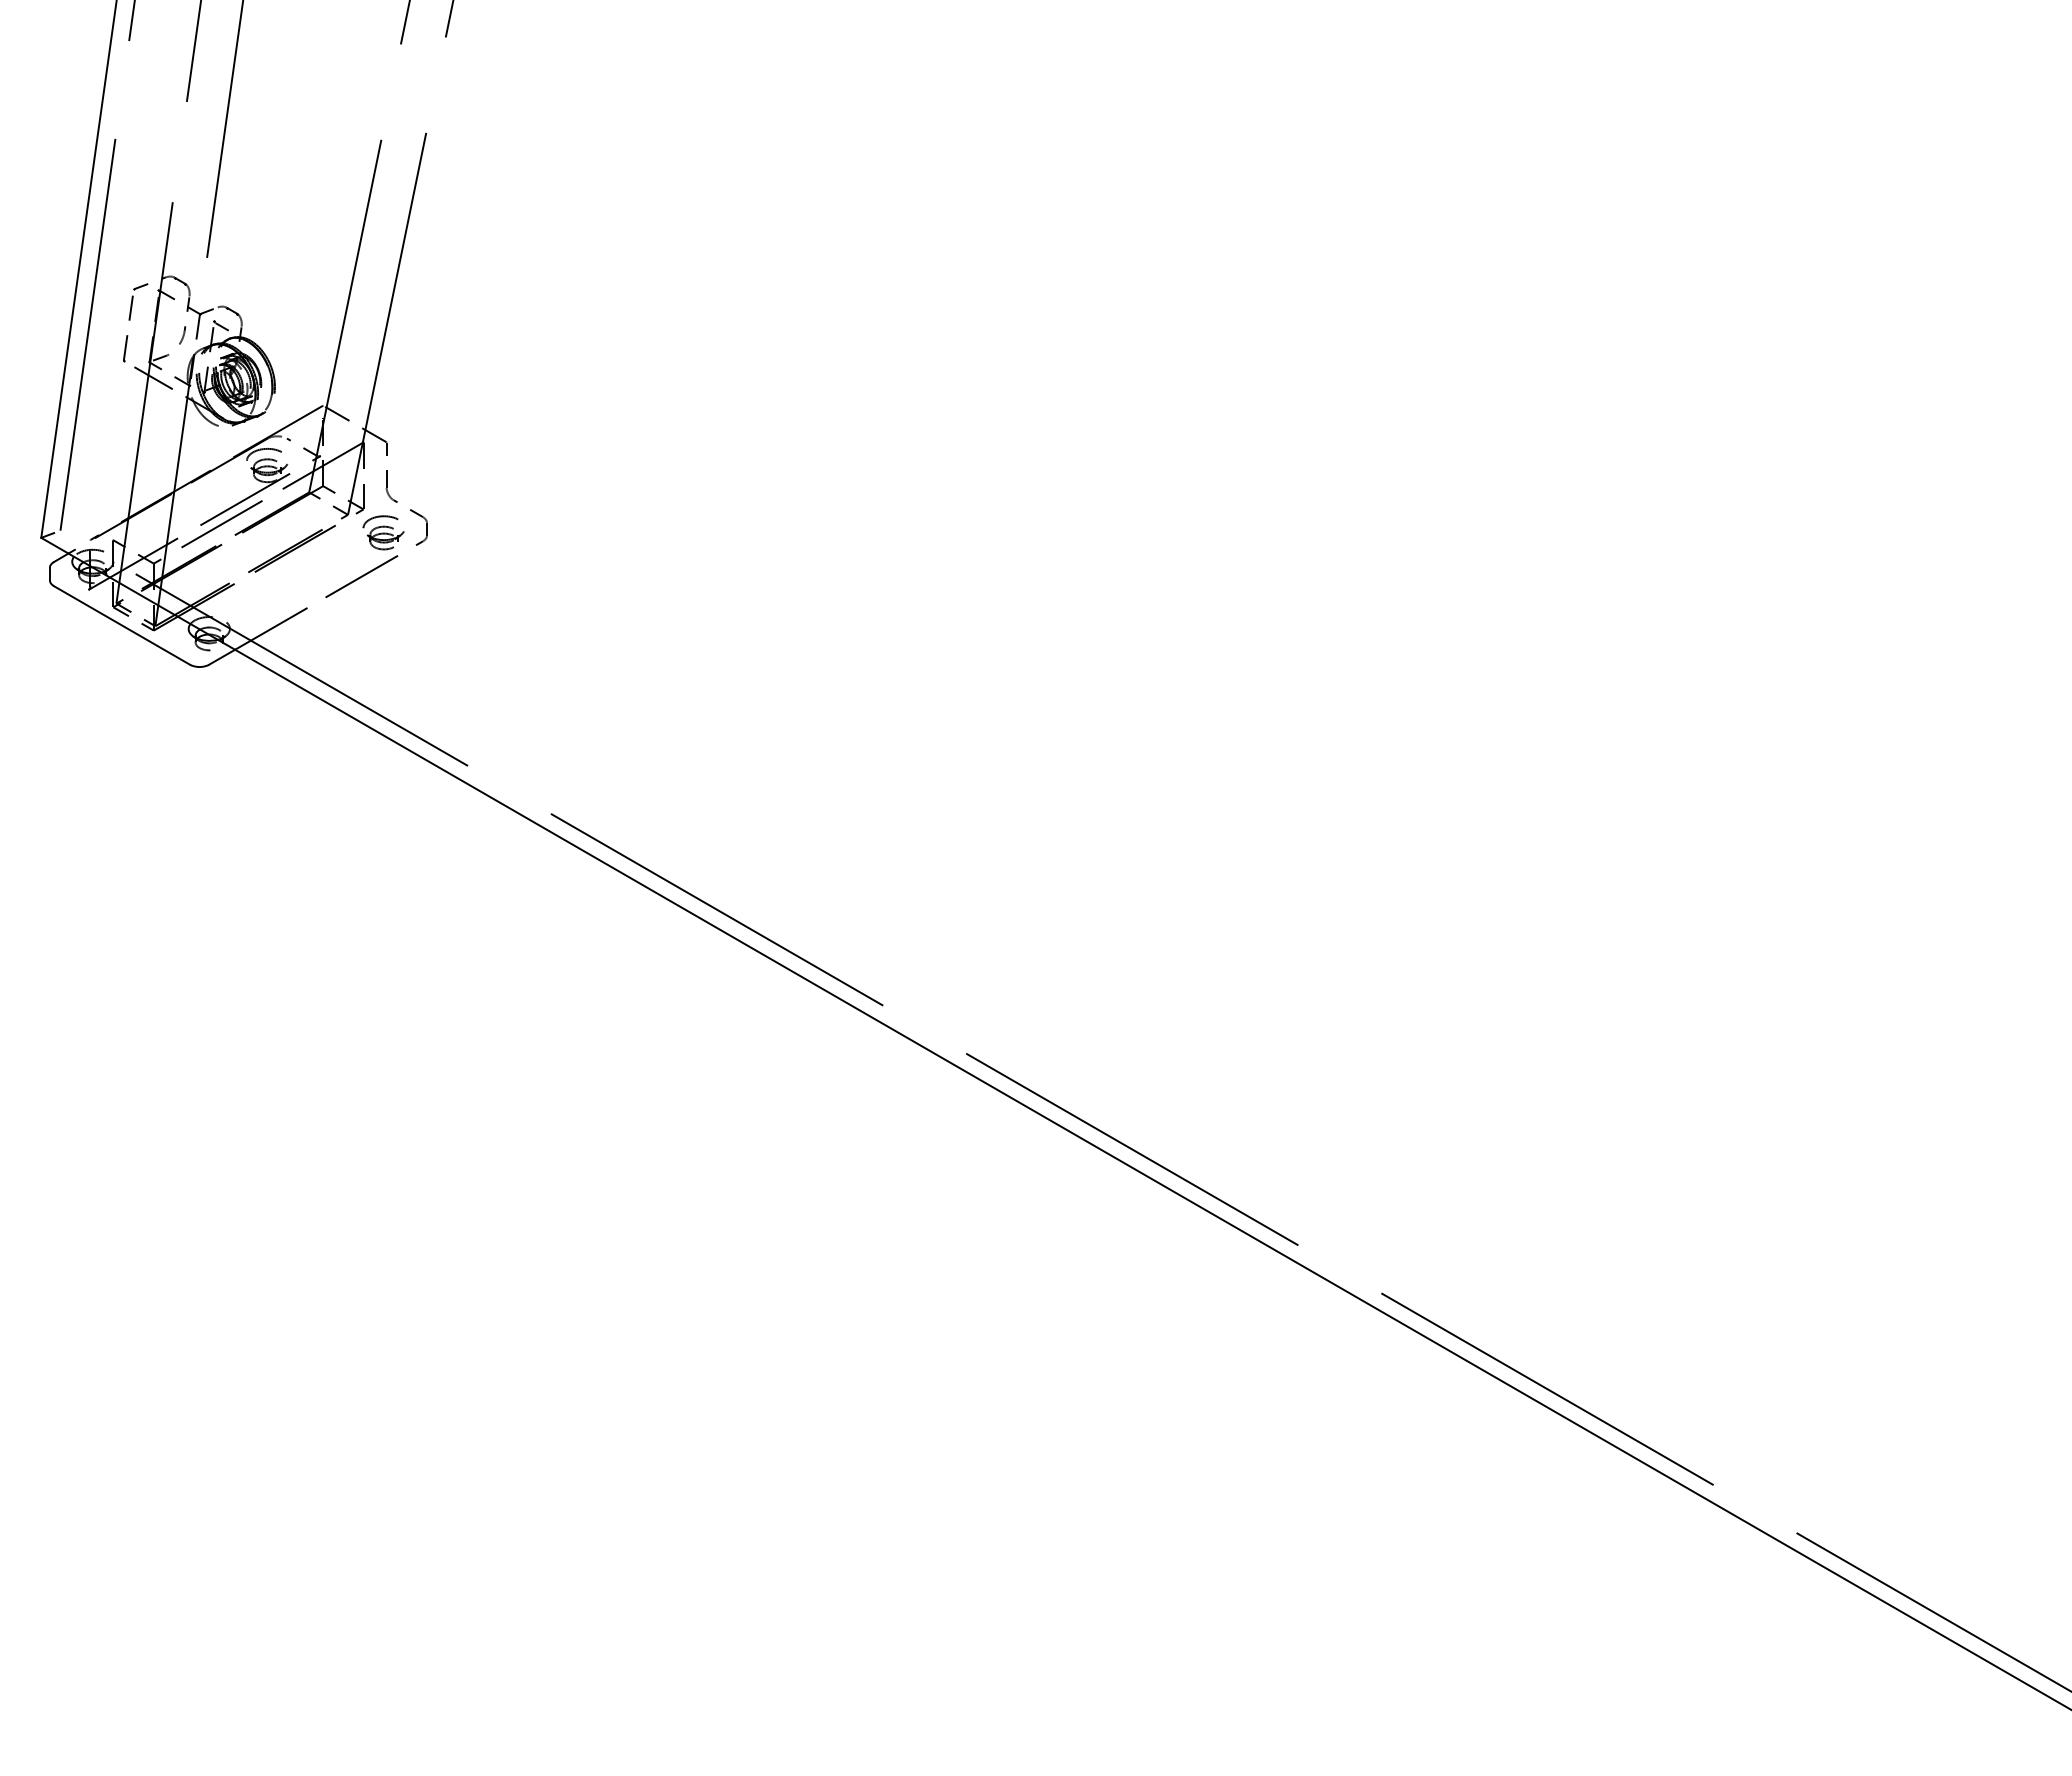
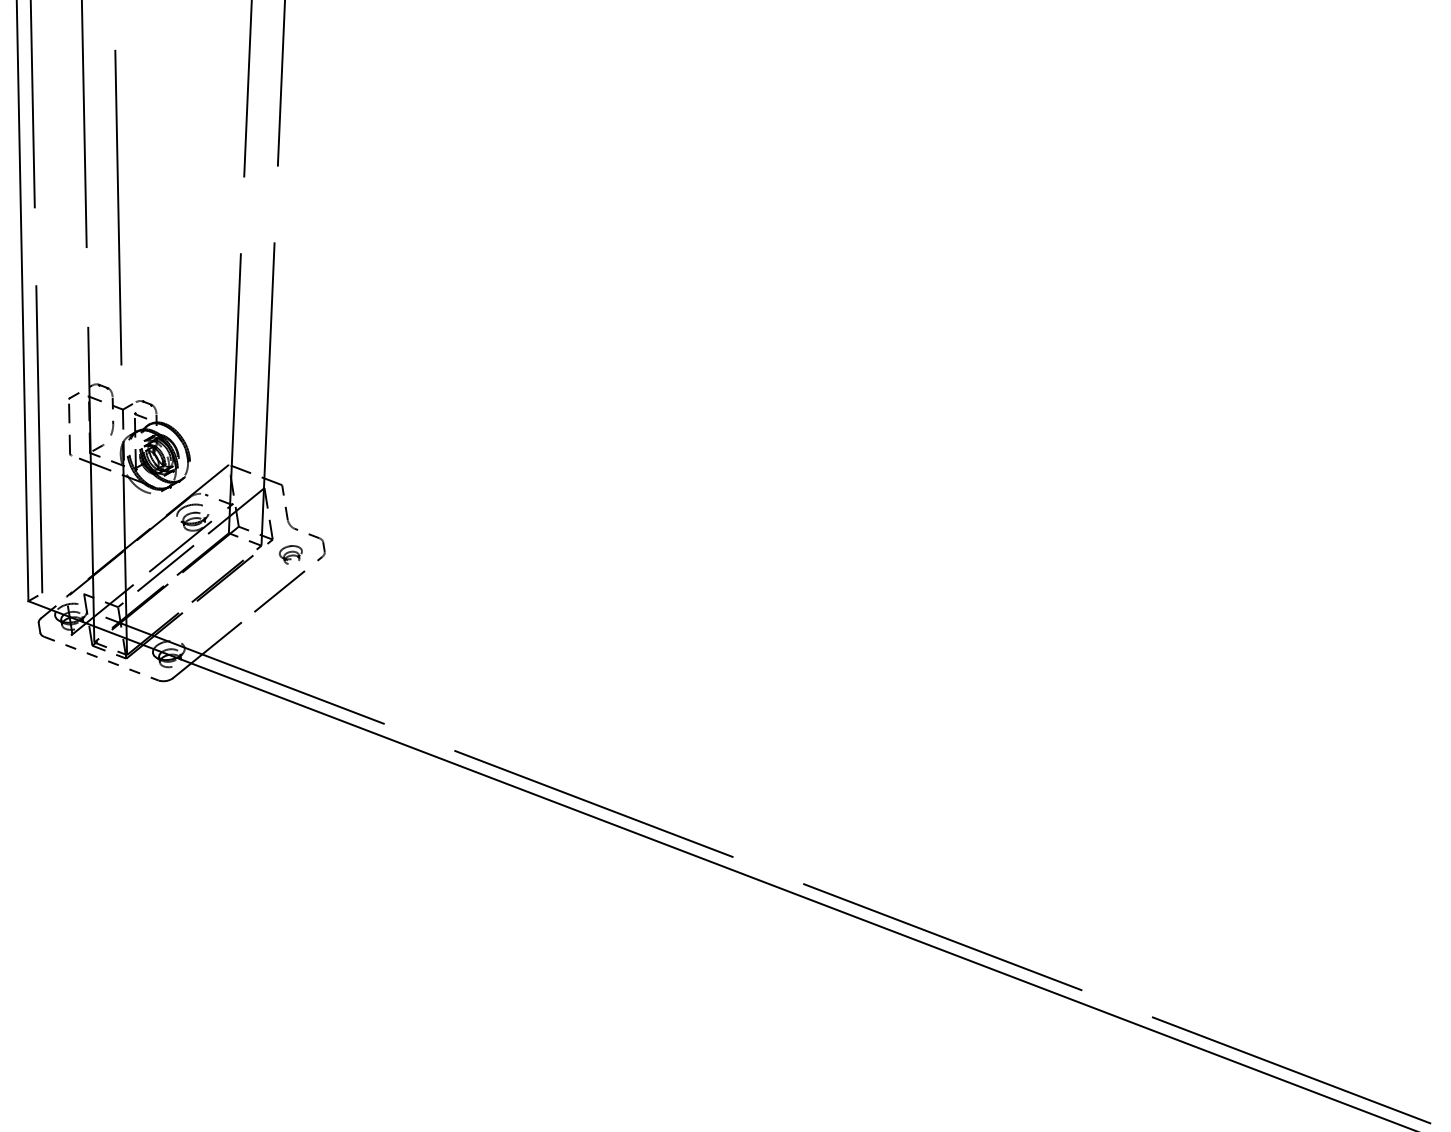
part: (383, 532) -> (290, 554), size x0.7
line: (122, 625) -> (101, 658), solid -> dashed

